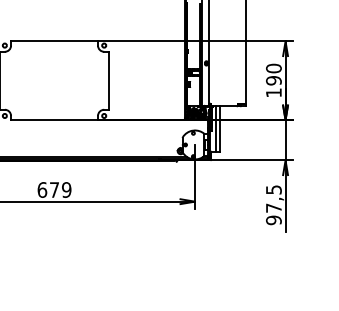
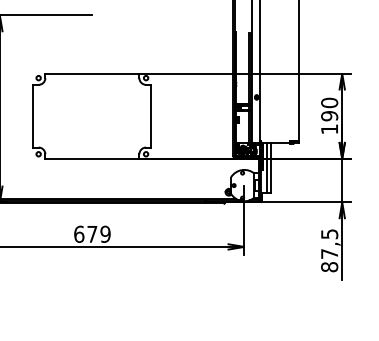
text: (273, 220) -> (329, 267), 97,5 -> 87,5

